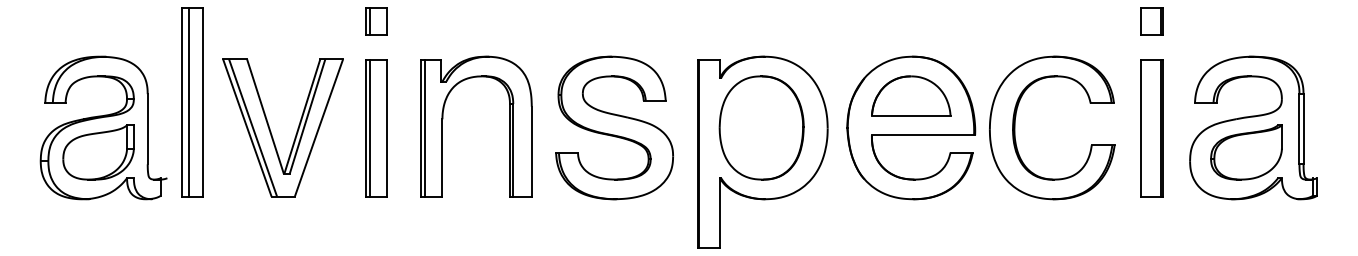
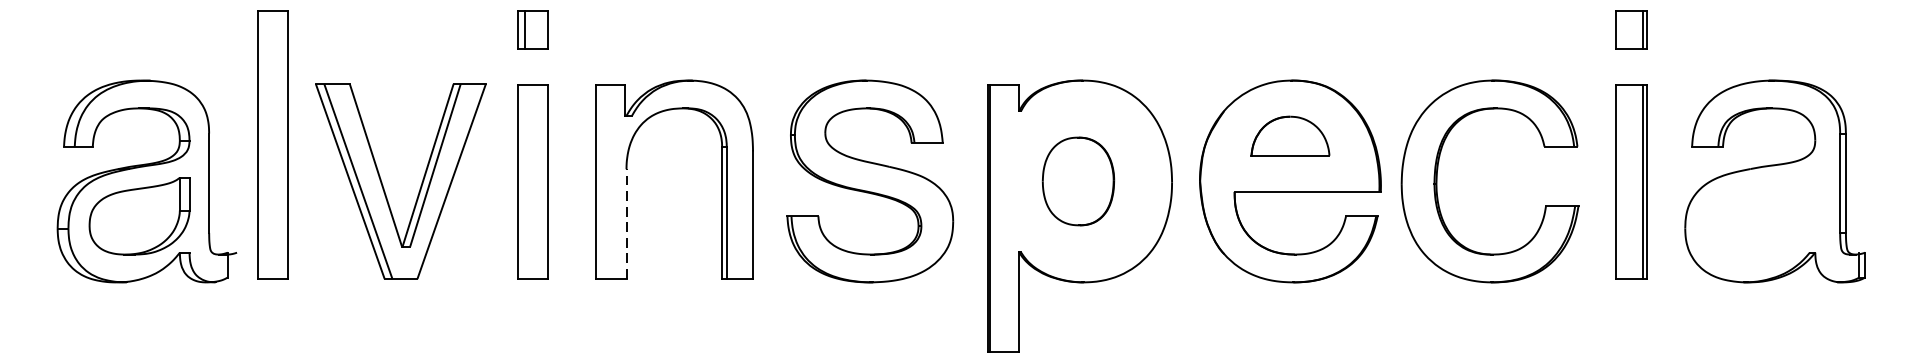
part: (911, 95) -> (1290, 135), size x0.7
line: (188, 101) -> (266, 143), removed
line: (370, 127) -> (524, 180), removed
line: (424, 127) -> (601, 180), removed
part: (761, 127) -> (1078, 180), size x0.6
part: (1246, 152) -> (1765, 216), removed
line: (442, 158) -> (626, 224), solid -> dashed

